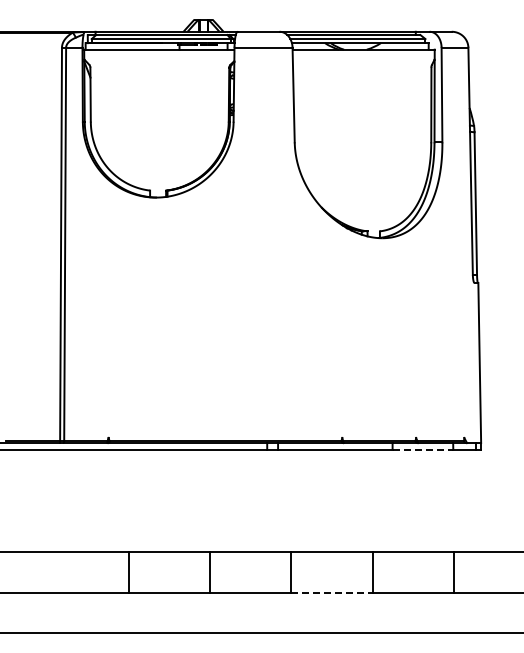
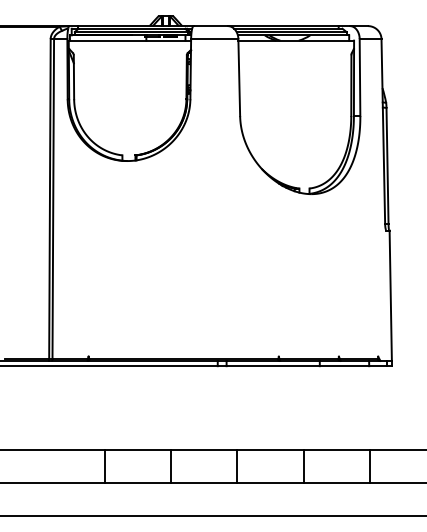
line: (423, 449) -> (344, 366), dashed -> solid
line: (332, 592) -> (270, 482), dashed -> solid

